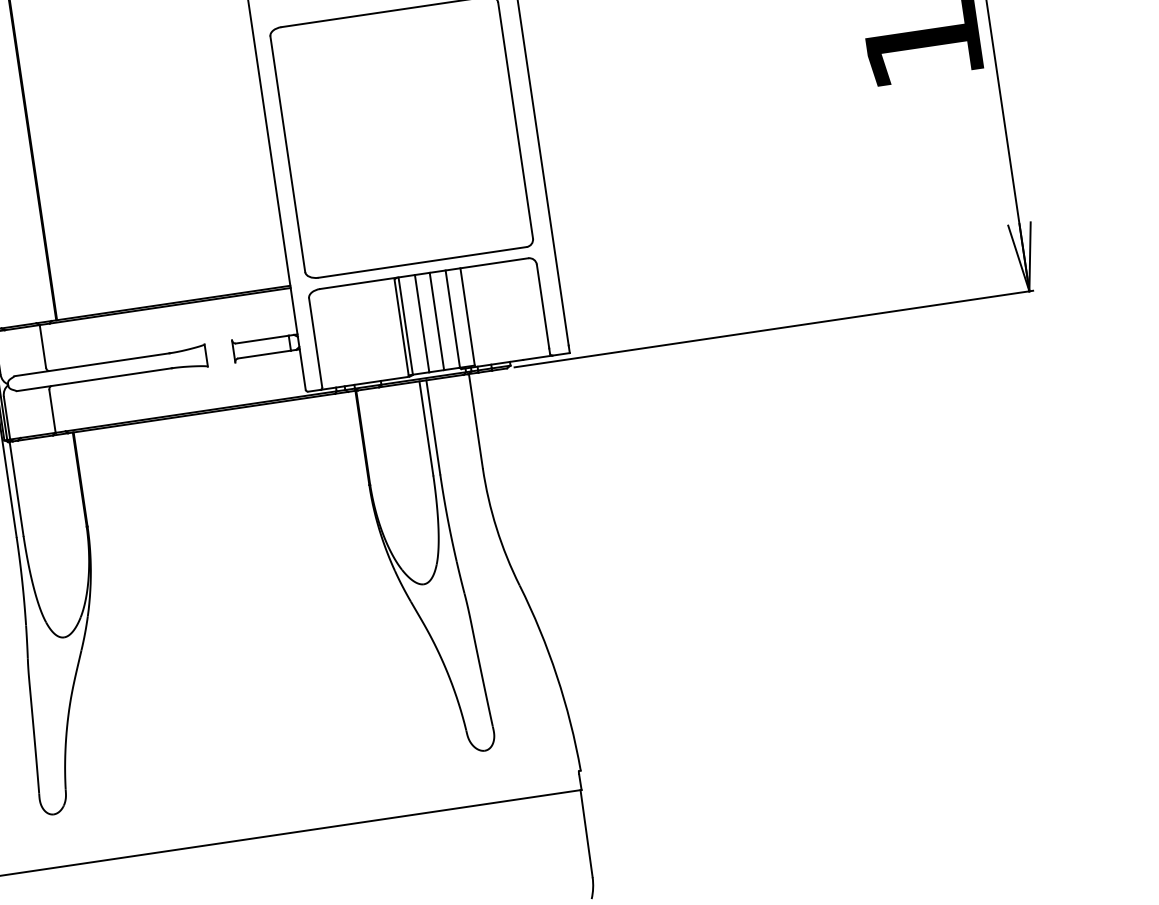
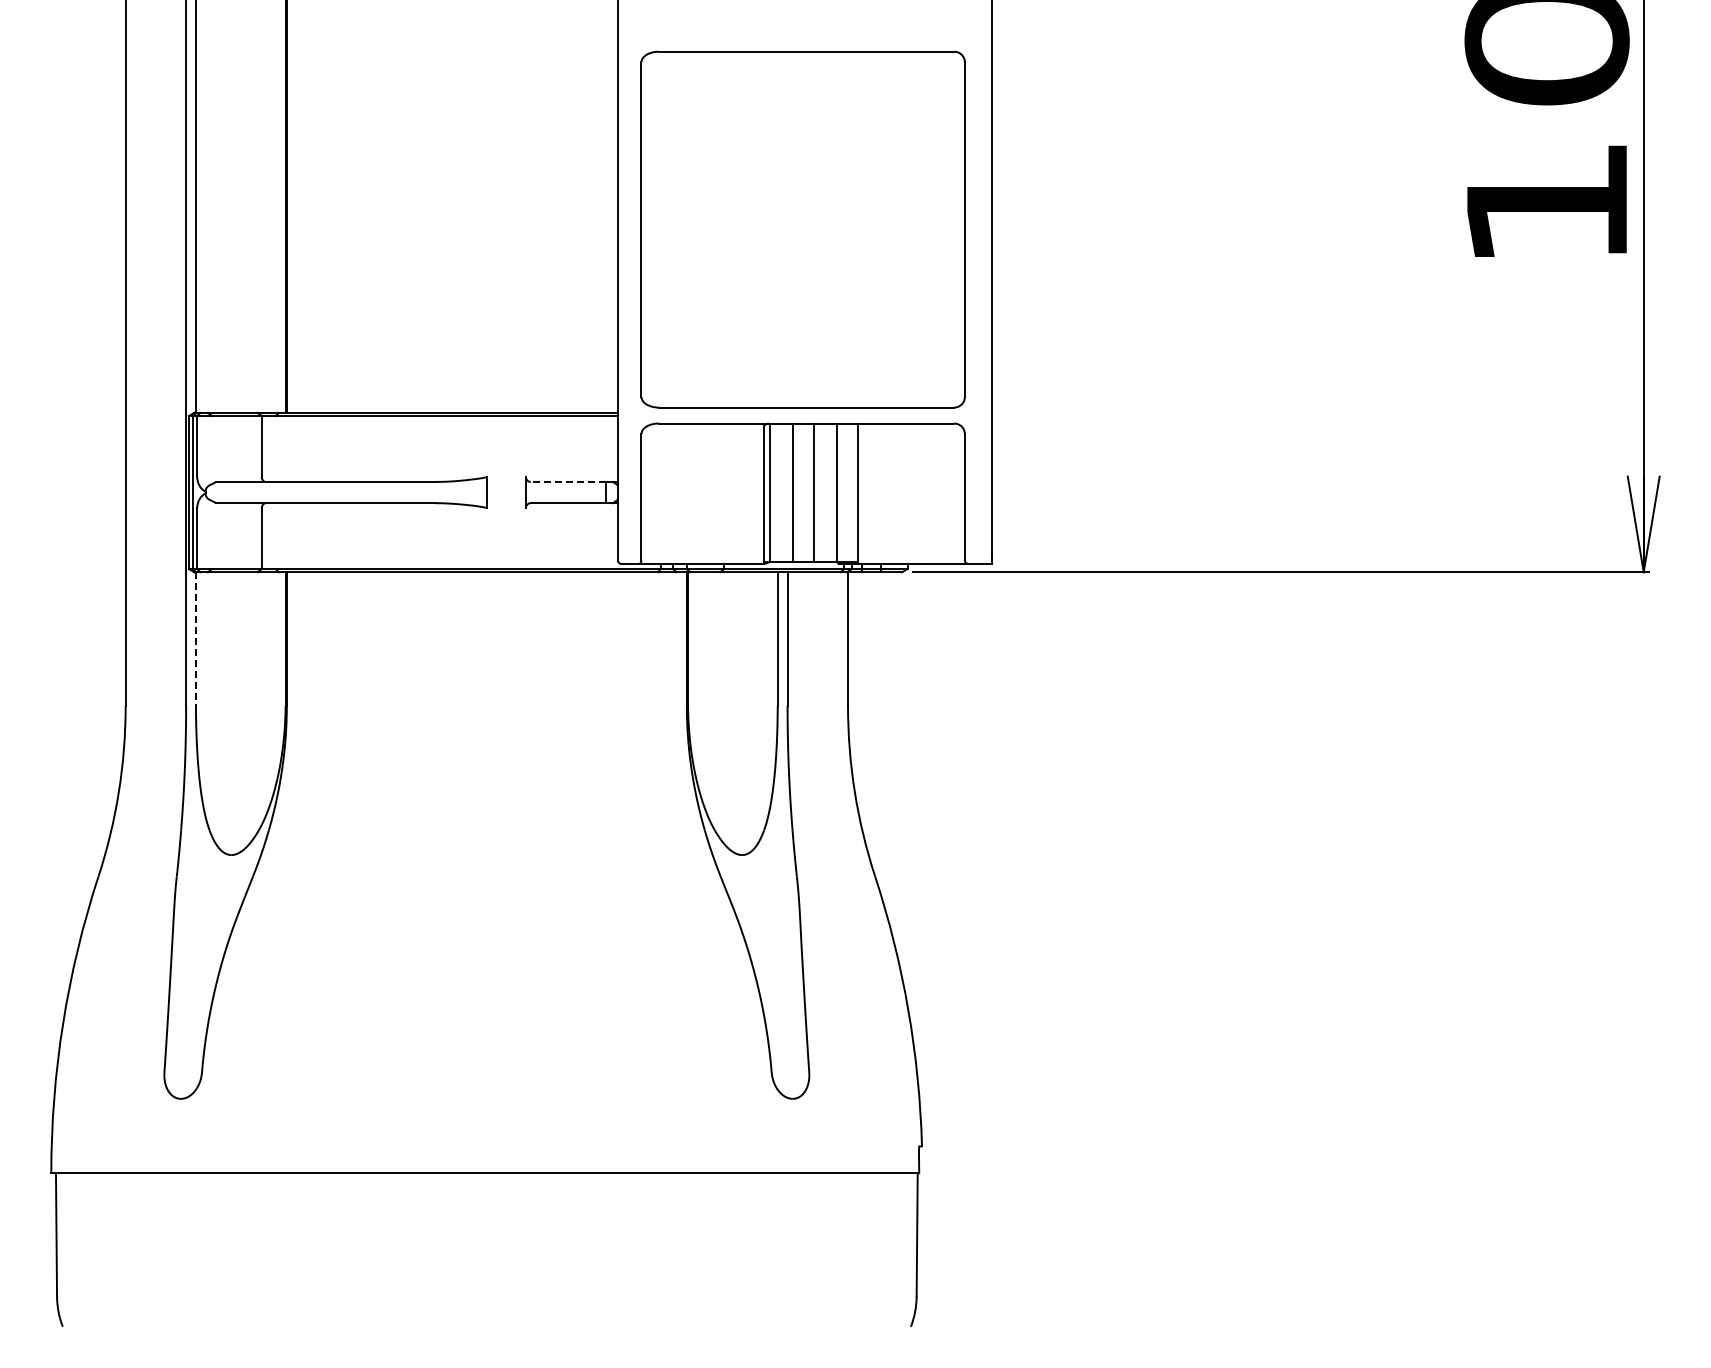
line: (261, 339) -> (567, 481), solid -> dashed
line: (16, 489) -> (195, 639), solid -> dashed

